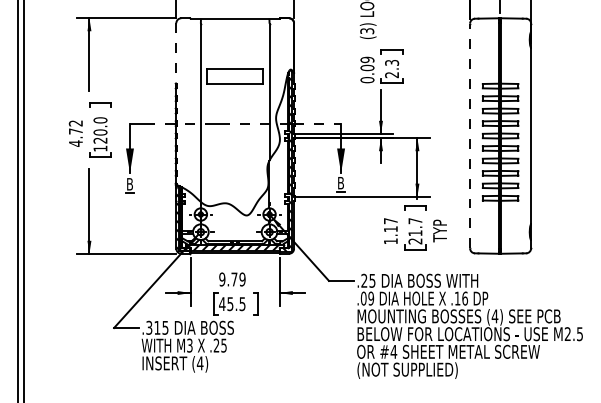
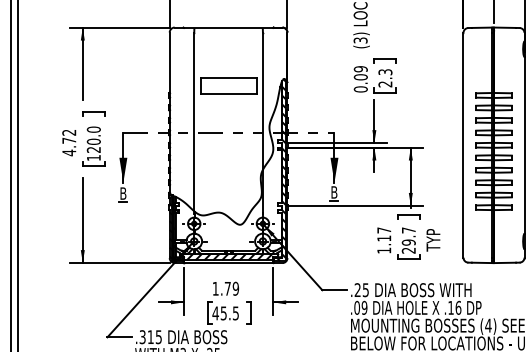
line: (176, 53) -> (169, 62), dashed -> solid
line: (470, 135) -> (463, 144), dashed -> solid
text: (415, 233) -> (408, 242), 21.7 -> 29.7
text: (222, 279) -> (215, 288), 9.79 -> 1.79

